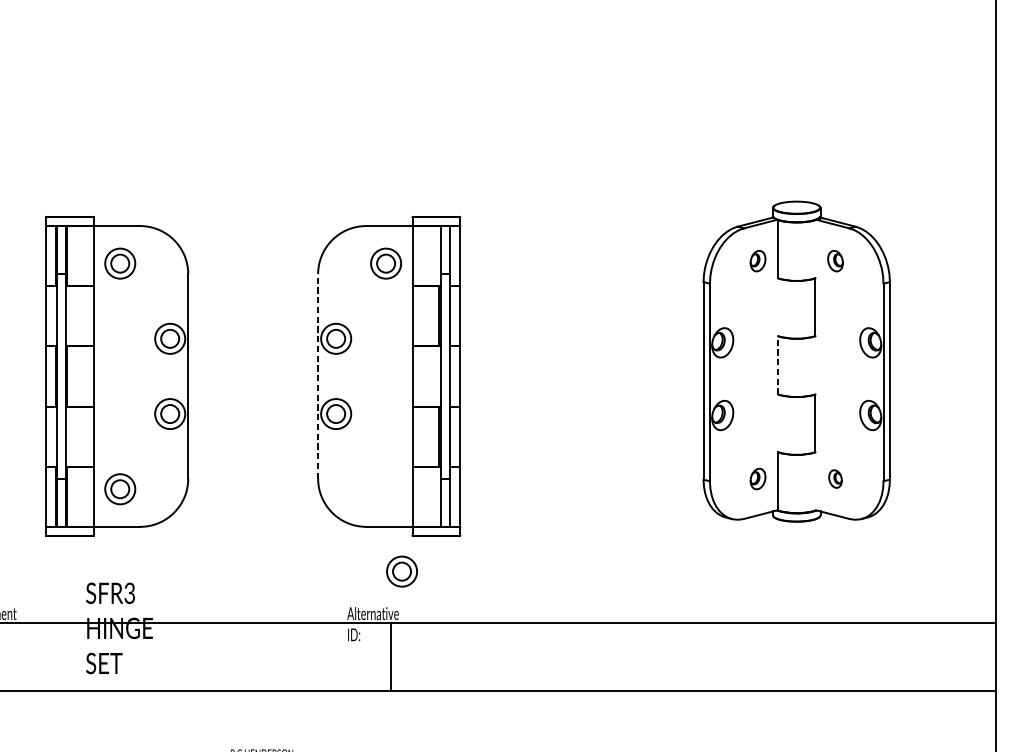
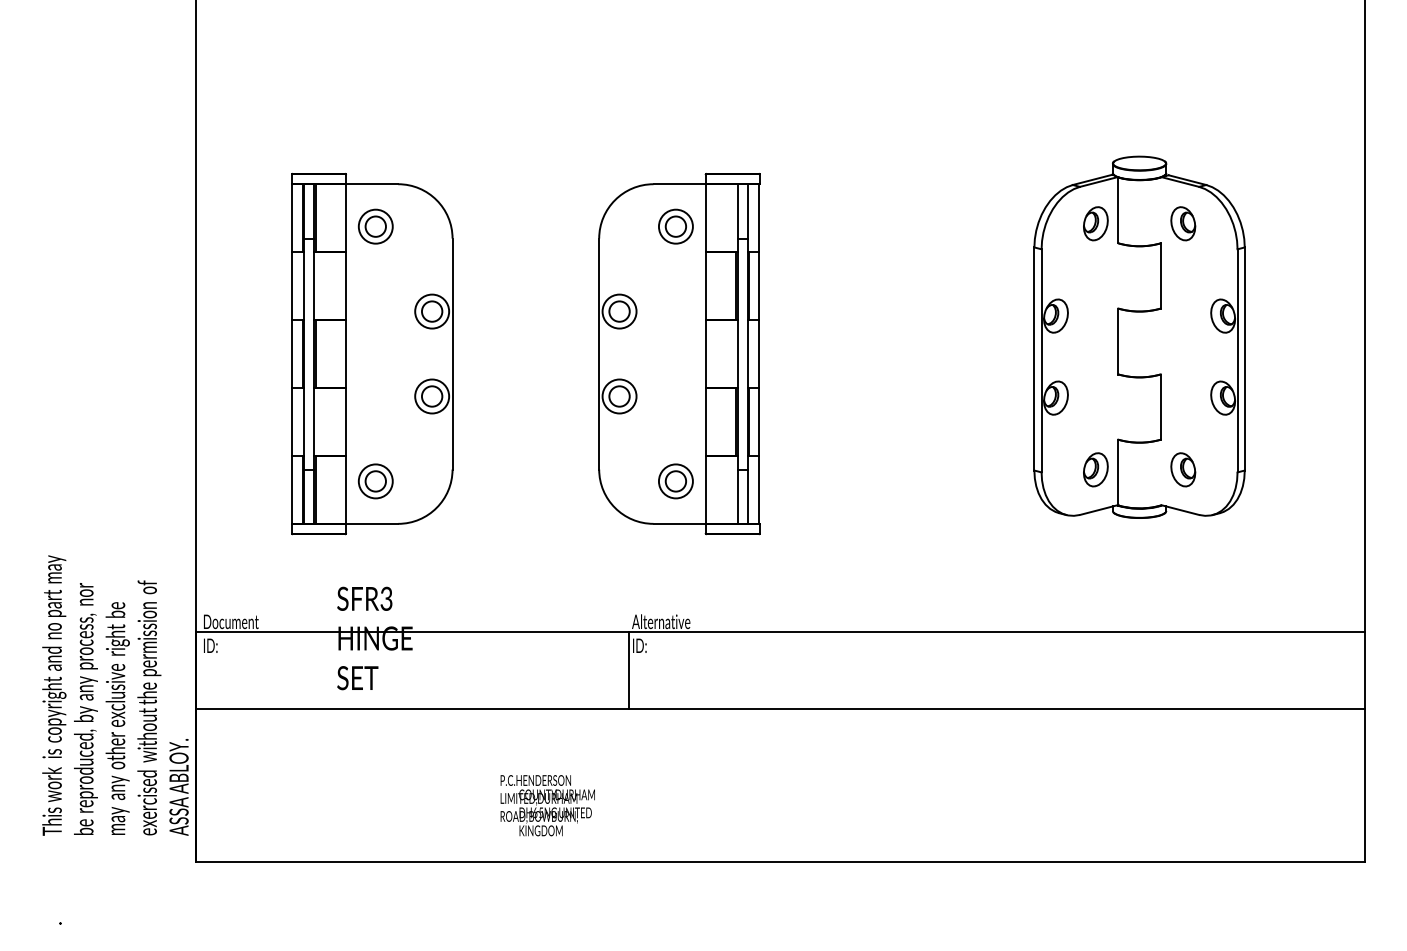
part: (757, 260) -> (1095, 223), size x1.43
part: (835, 260) -> (1183, 223), size x1.43
line: (778, 365) -> (1118, 341), dashed -> solid
line: (318, 375) -> (599, 353), dashed -> solid
part: (757, 478) -> (1095, 469), size x1.43
part: (835, 478) -> (1183, 469), size x1.67
part: (401, 571) -> (675, 481), moved
line: (391, 655) -> (628, 669), moved

